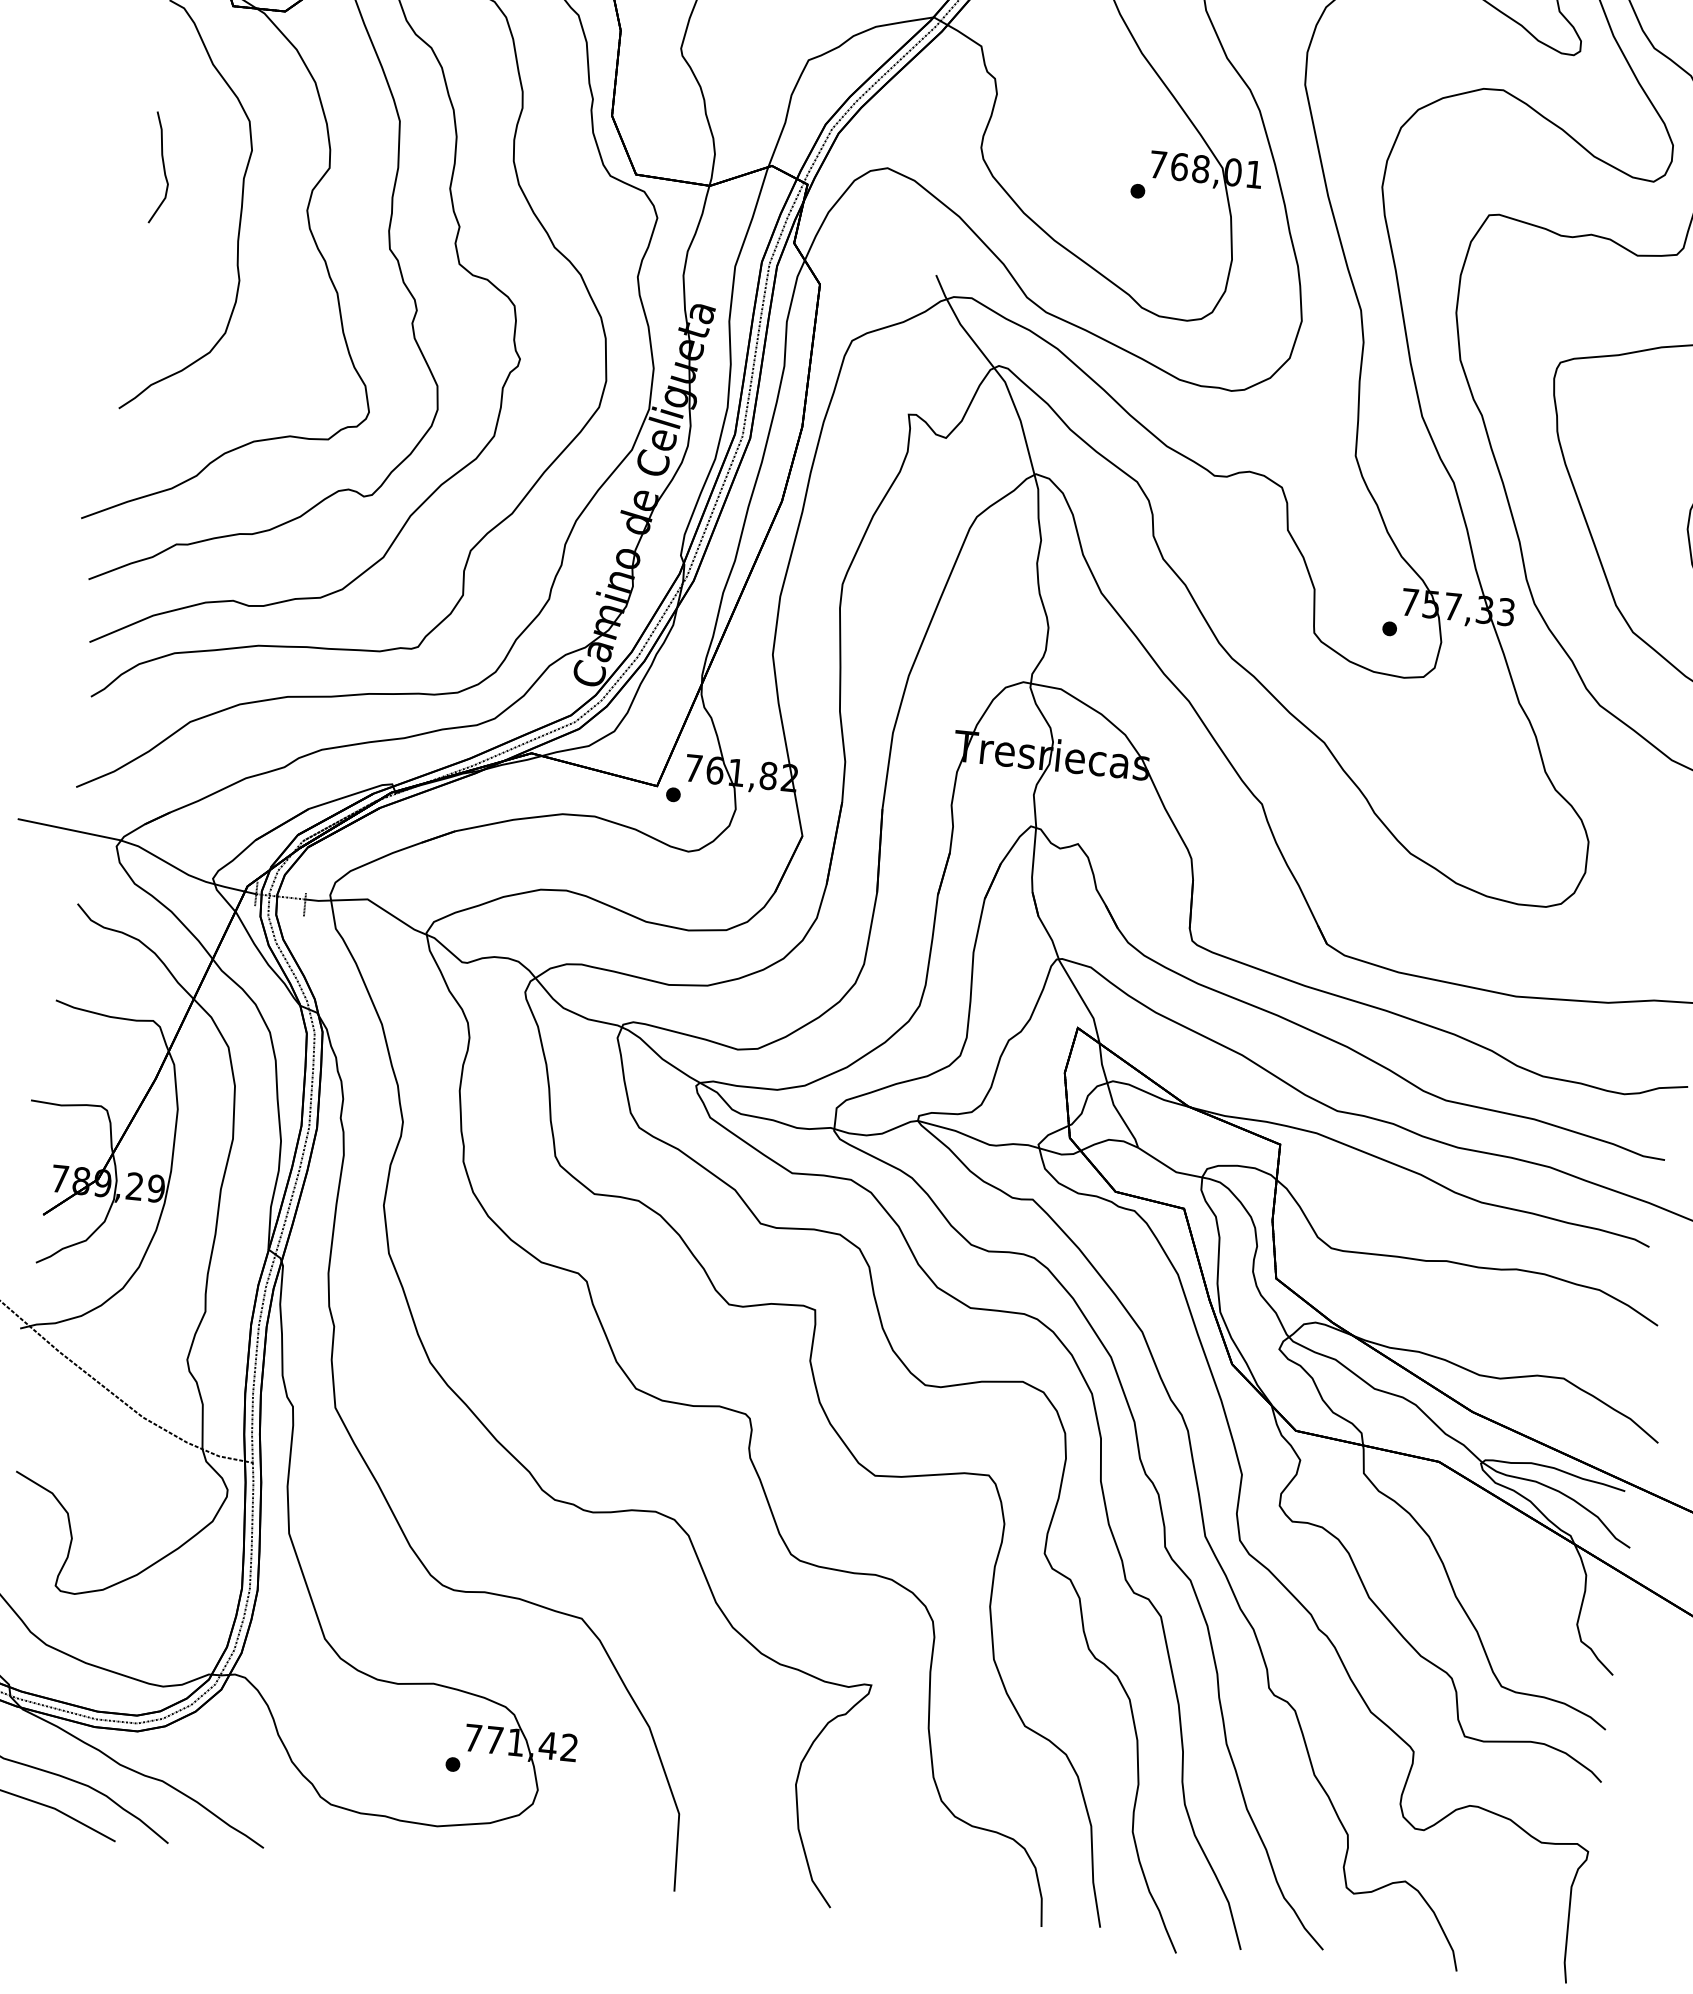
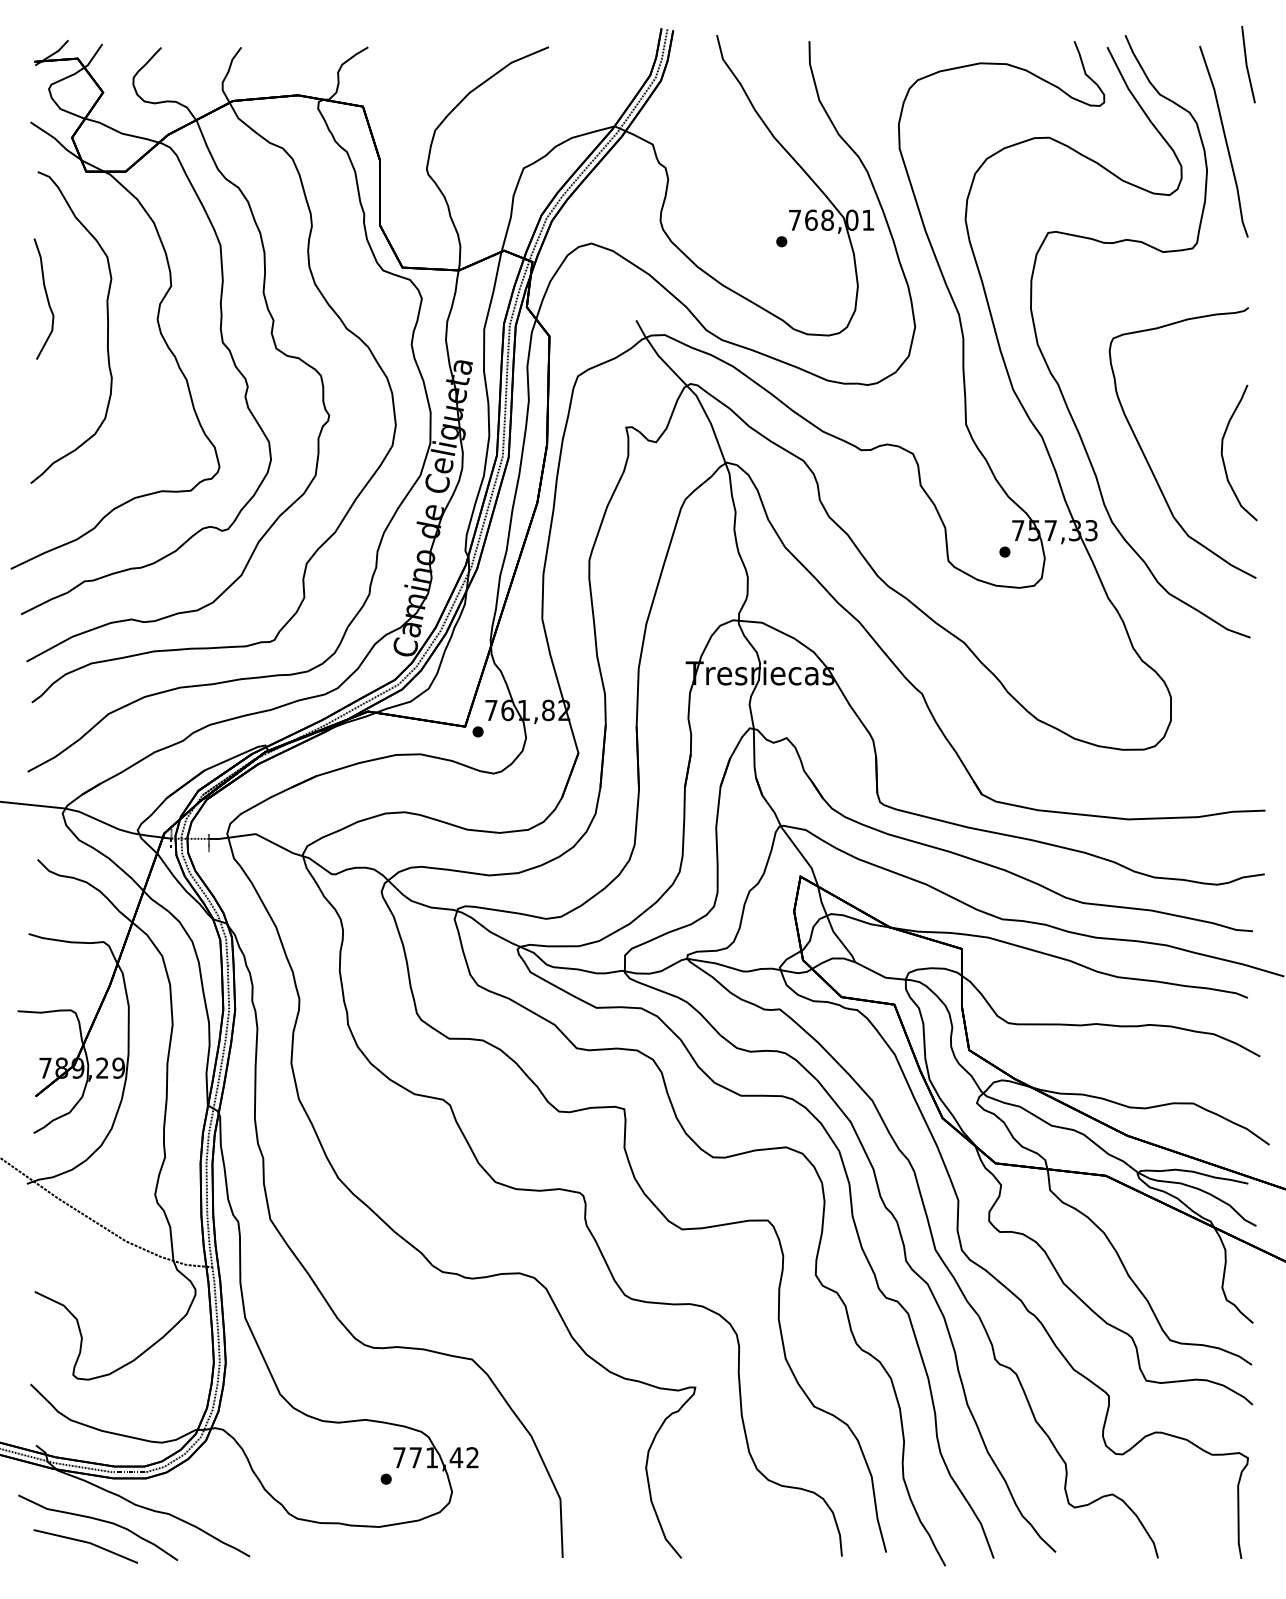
part: (160, 167) -> (43, 298), size x1.43

